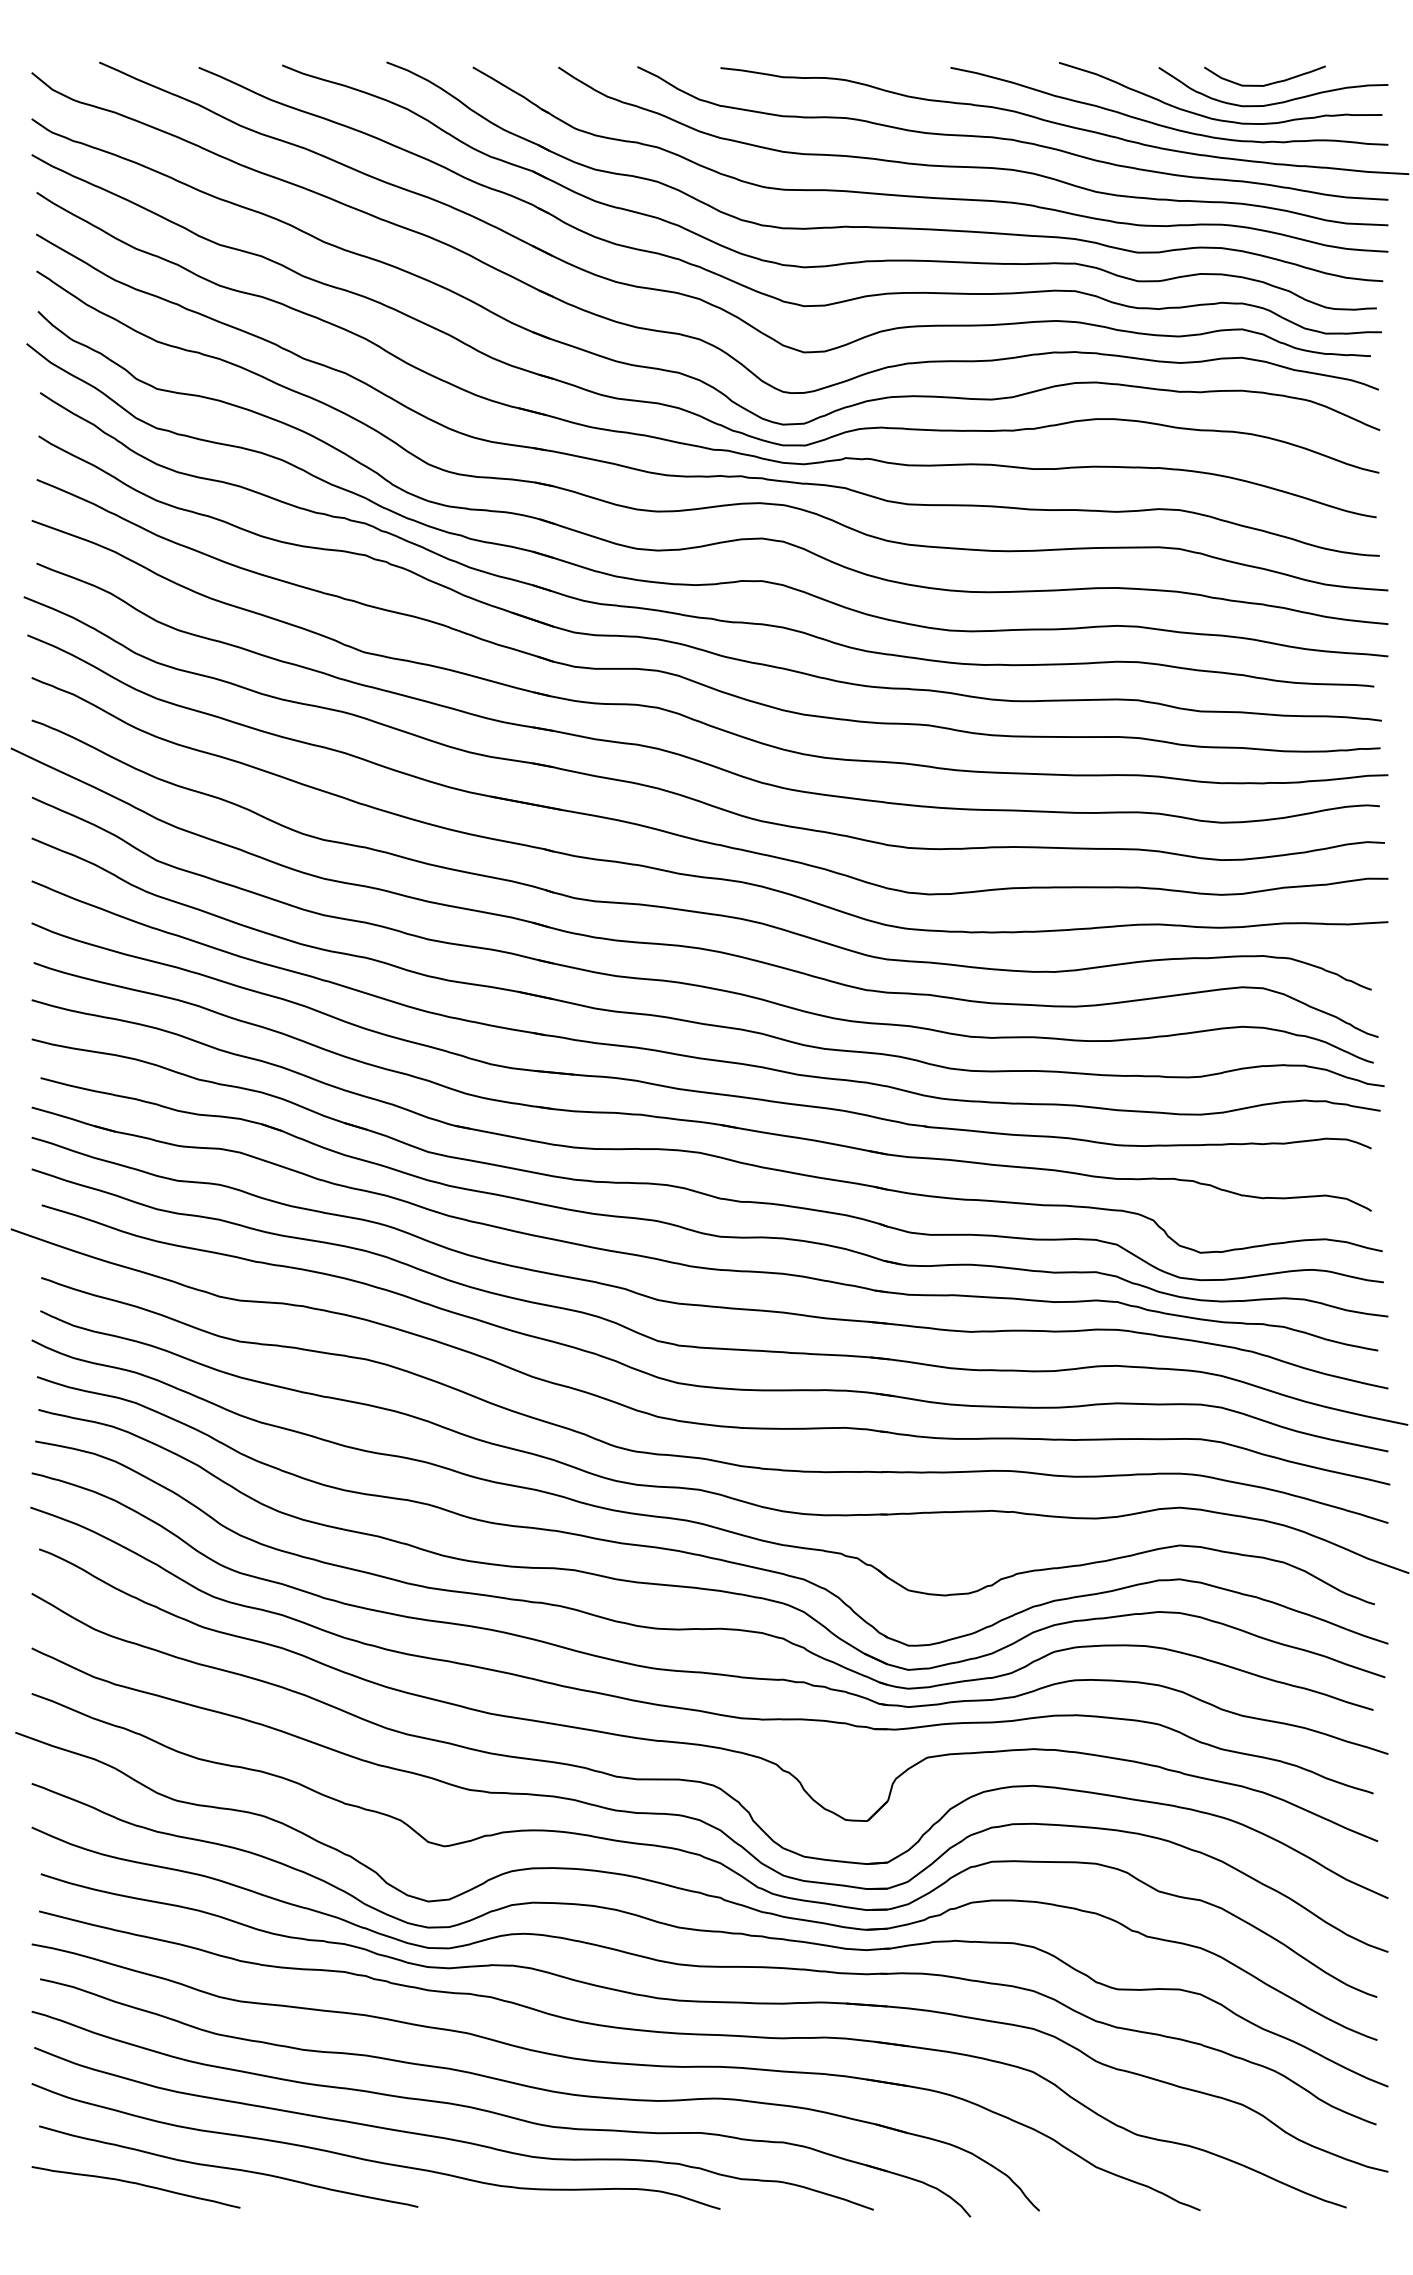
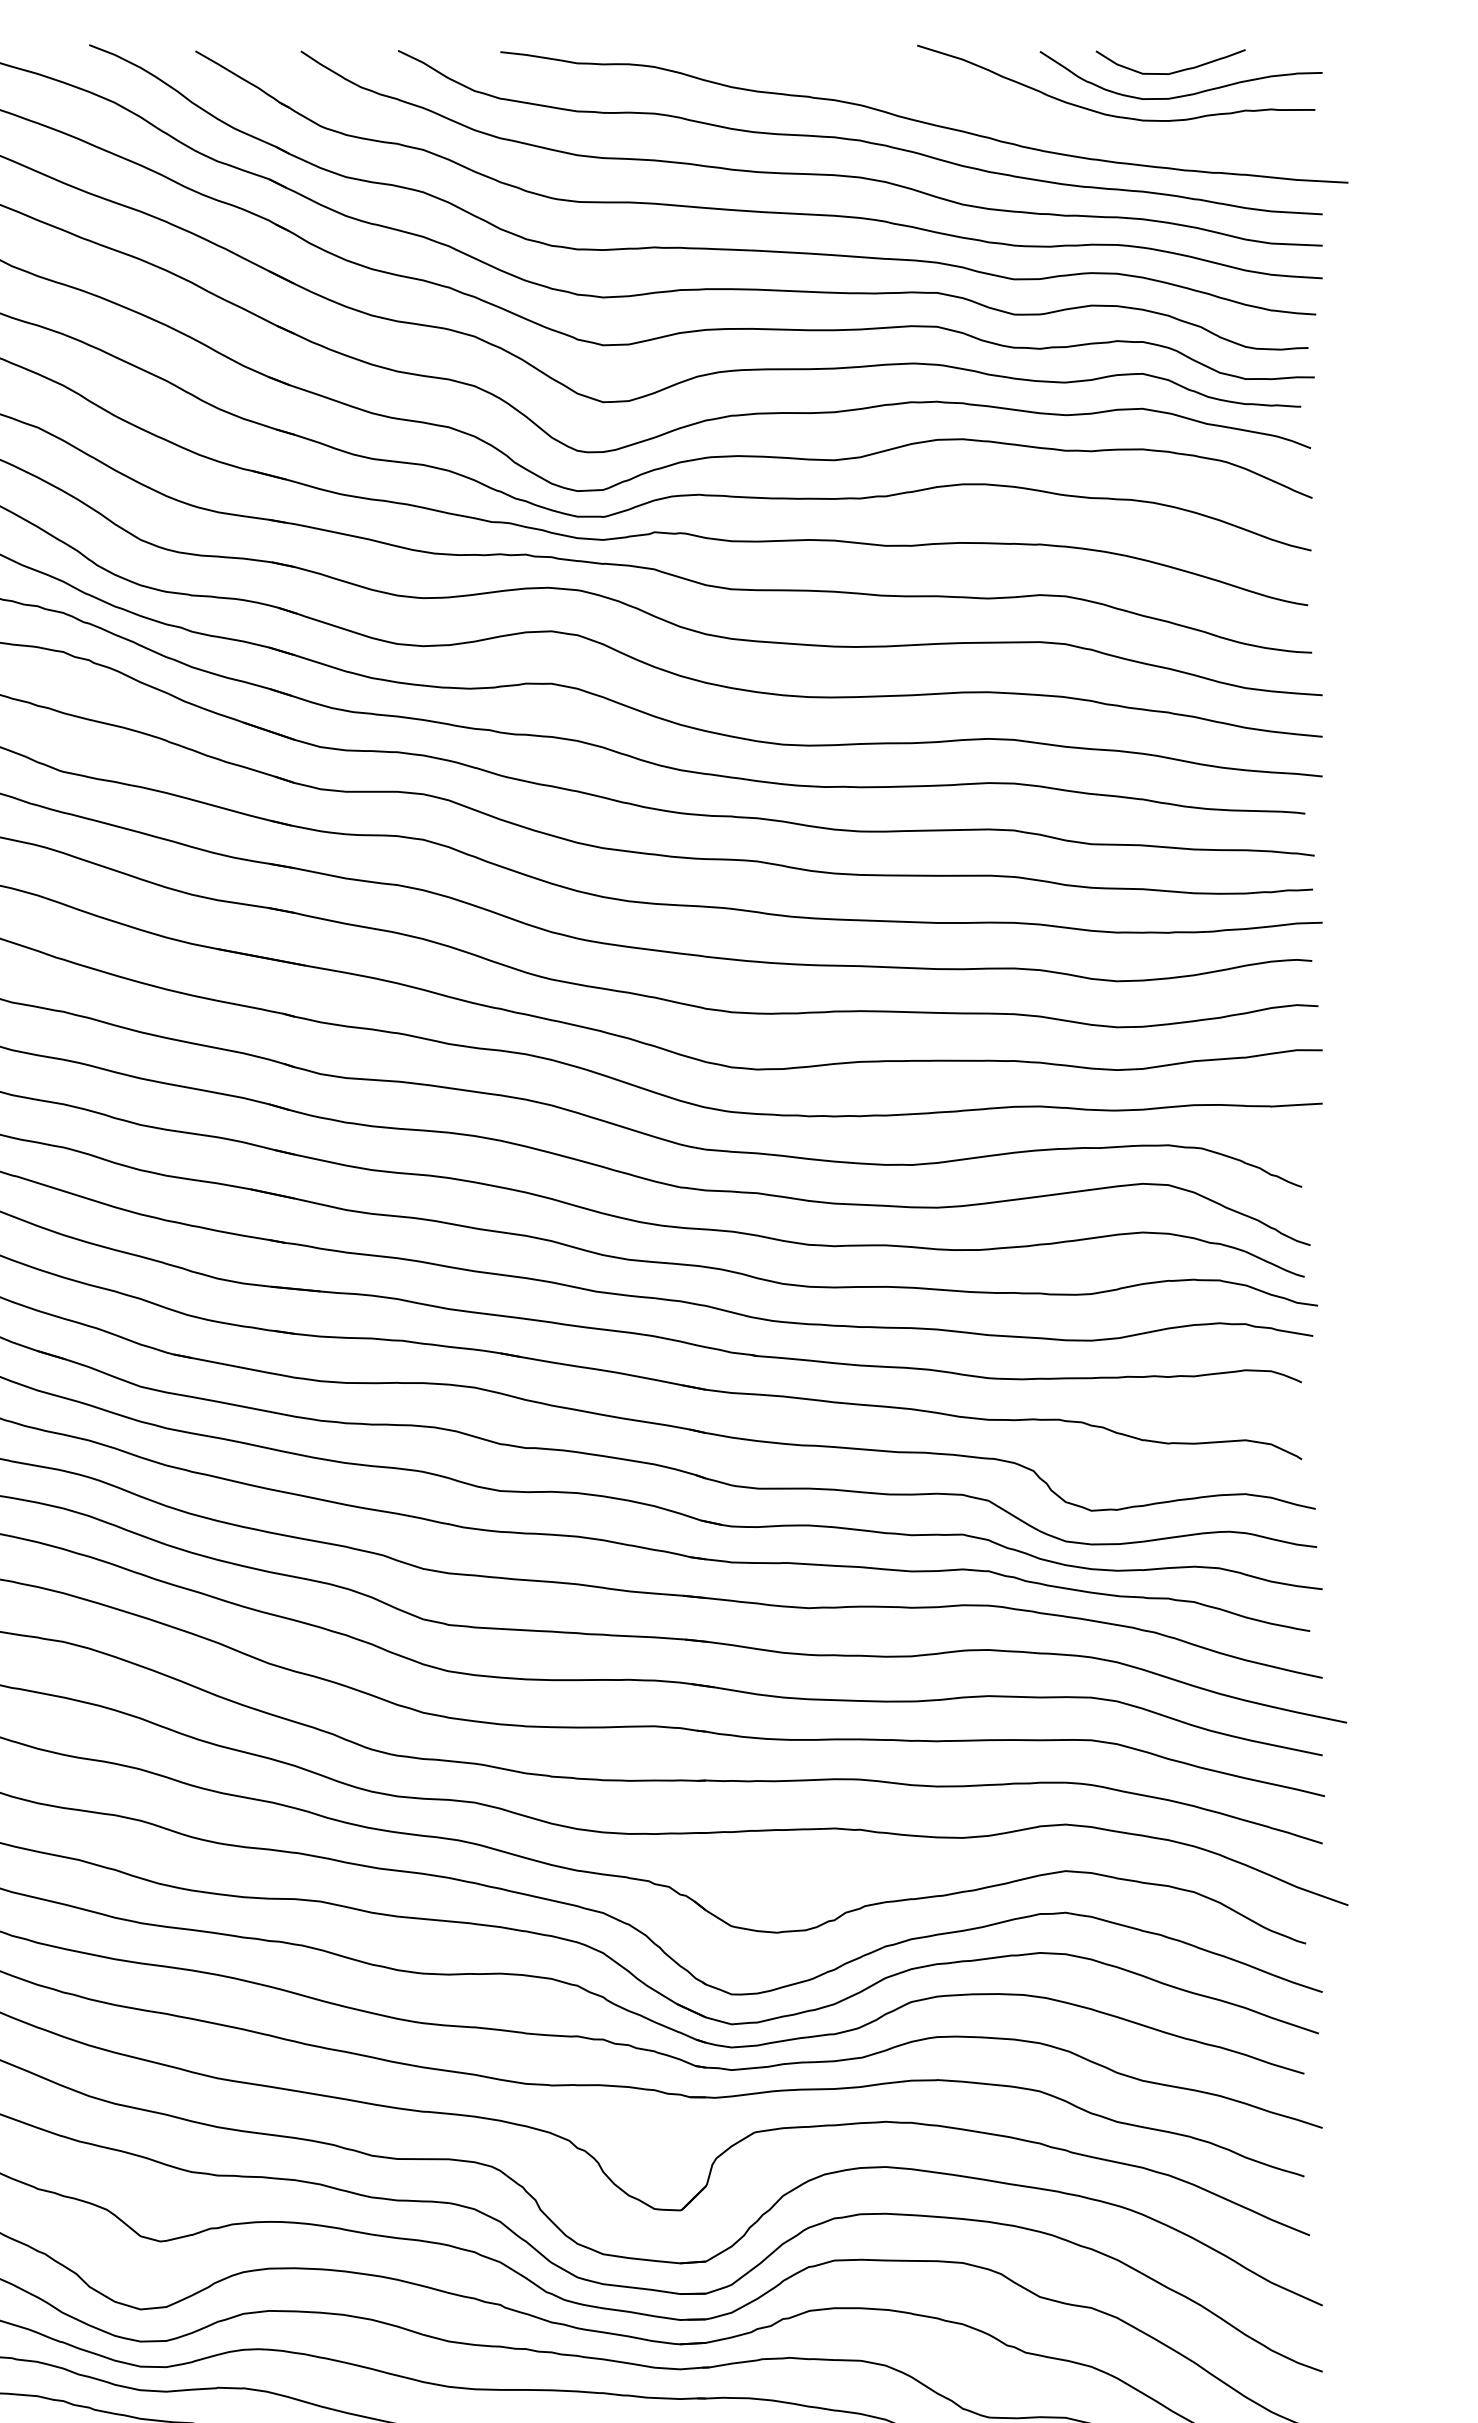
curve: (1165, 125) -> (1048, 122), removed

